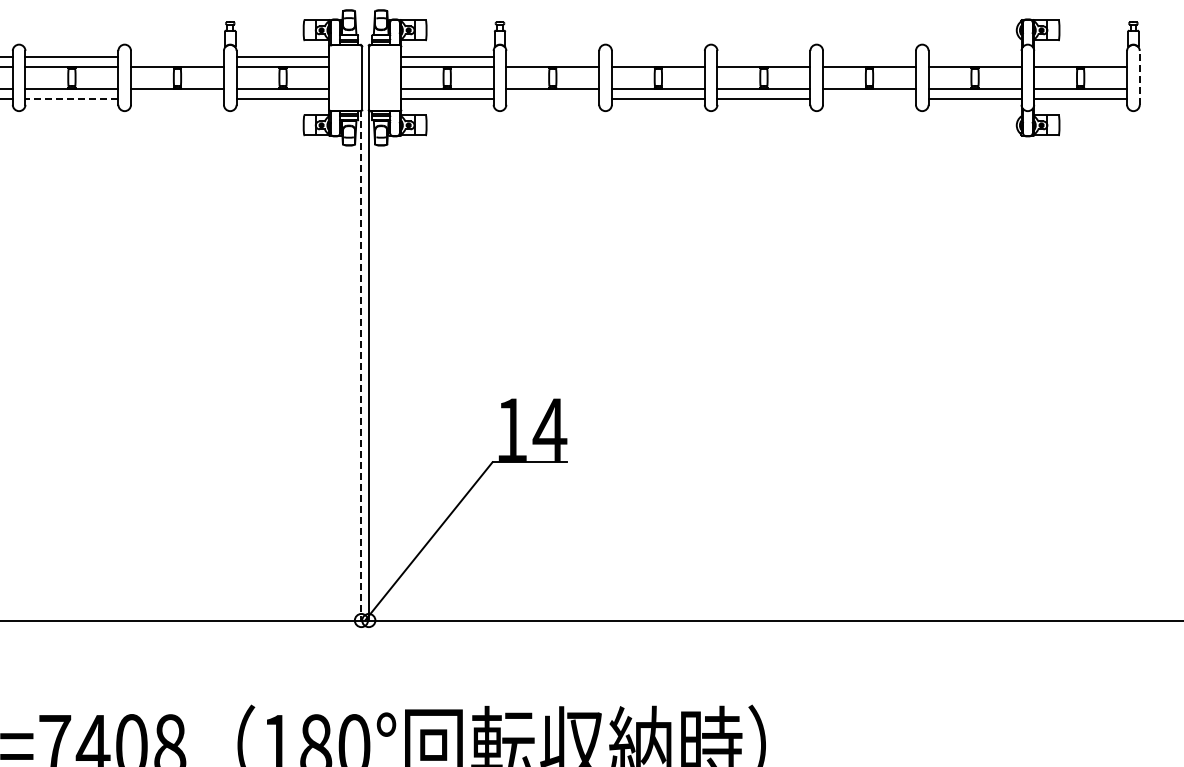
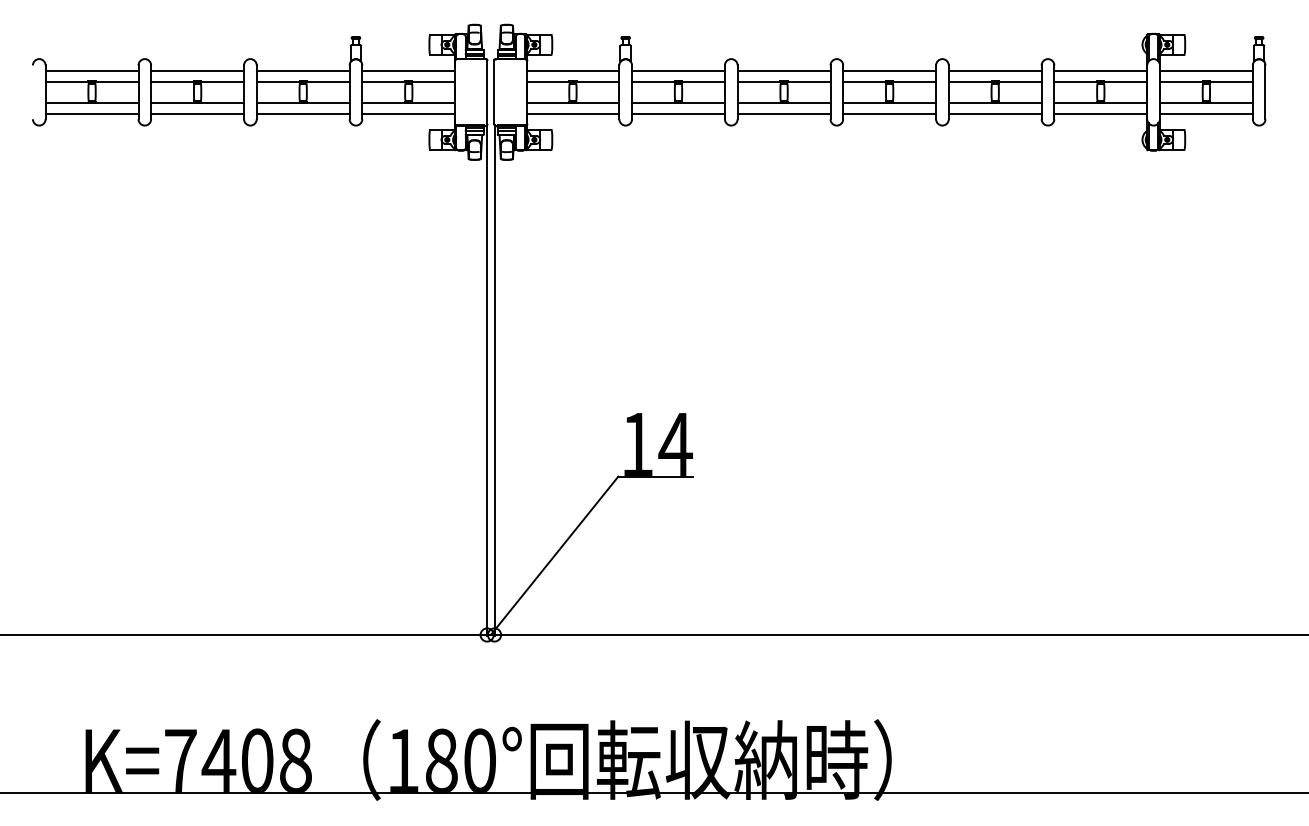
line: (176, 56) -> (302, 70), added
line: (552, 56) -> (678, 70), added
line: (657, 56) -> (783, 70), added
line: (763, 56) -> (889, 70), added
line: (868, 56) -> (994, 70), added
line: (974, 56) -> (1100, 70), added
line: (1079, 56) -> (1205, 70), added
line: (1139, 78) -> (1265, 92), dashed -> solid
line: (71, 99) -> (197, 113), dashed -> solid
line: (176, 99) -> (302, 113), added
line: (552, 99) -> (678, 113), added
line: (868, 99) -> (994, 113), added
line: (361, 366) -> (487, 380), dashed -> solid

